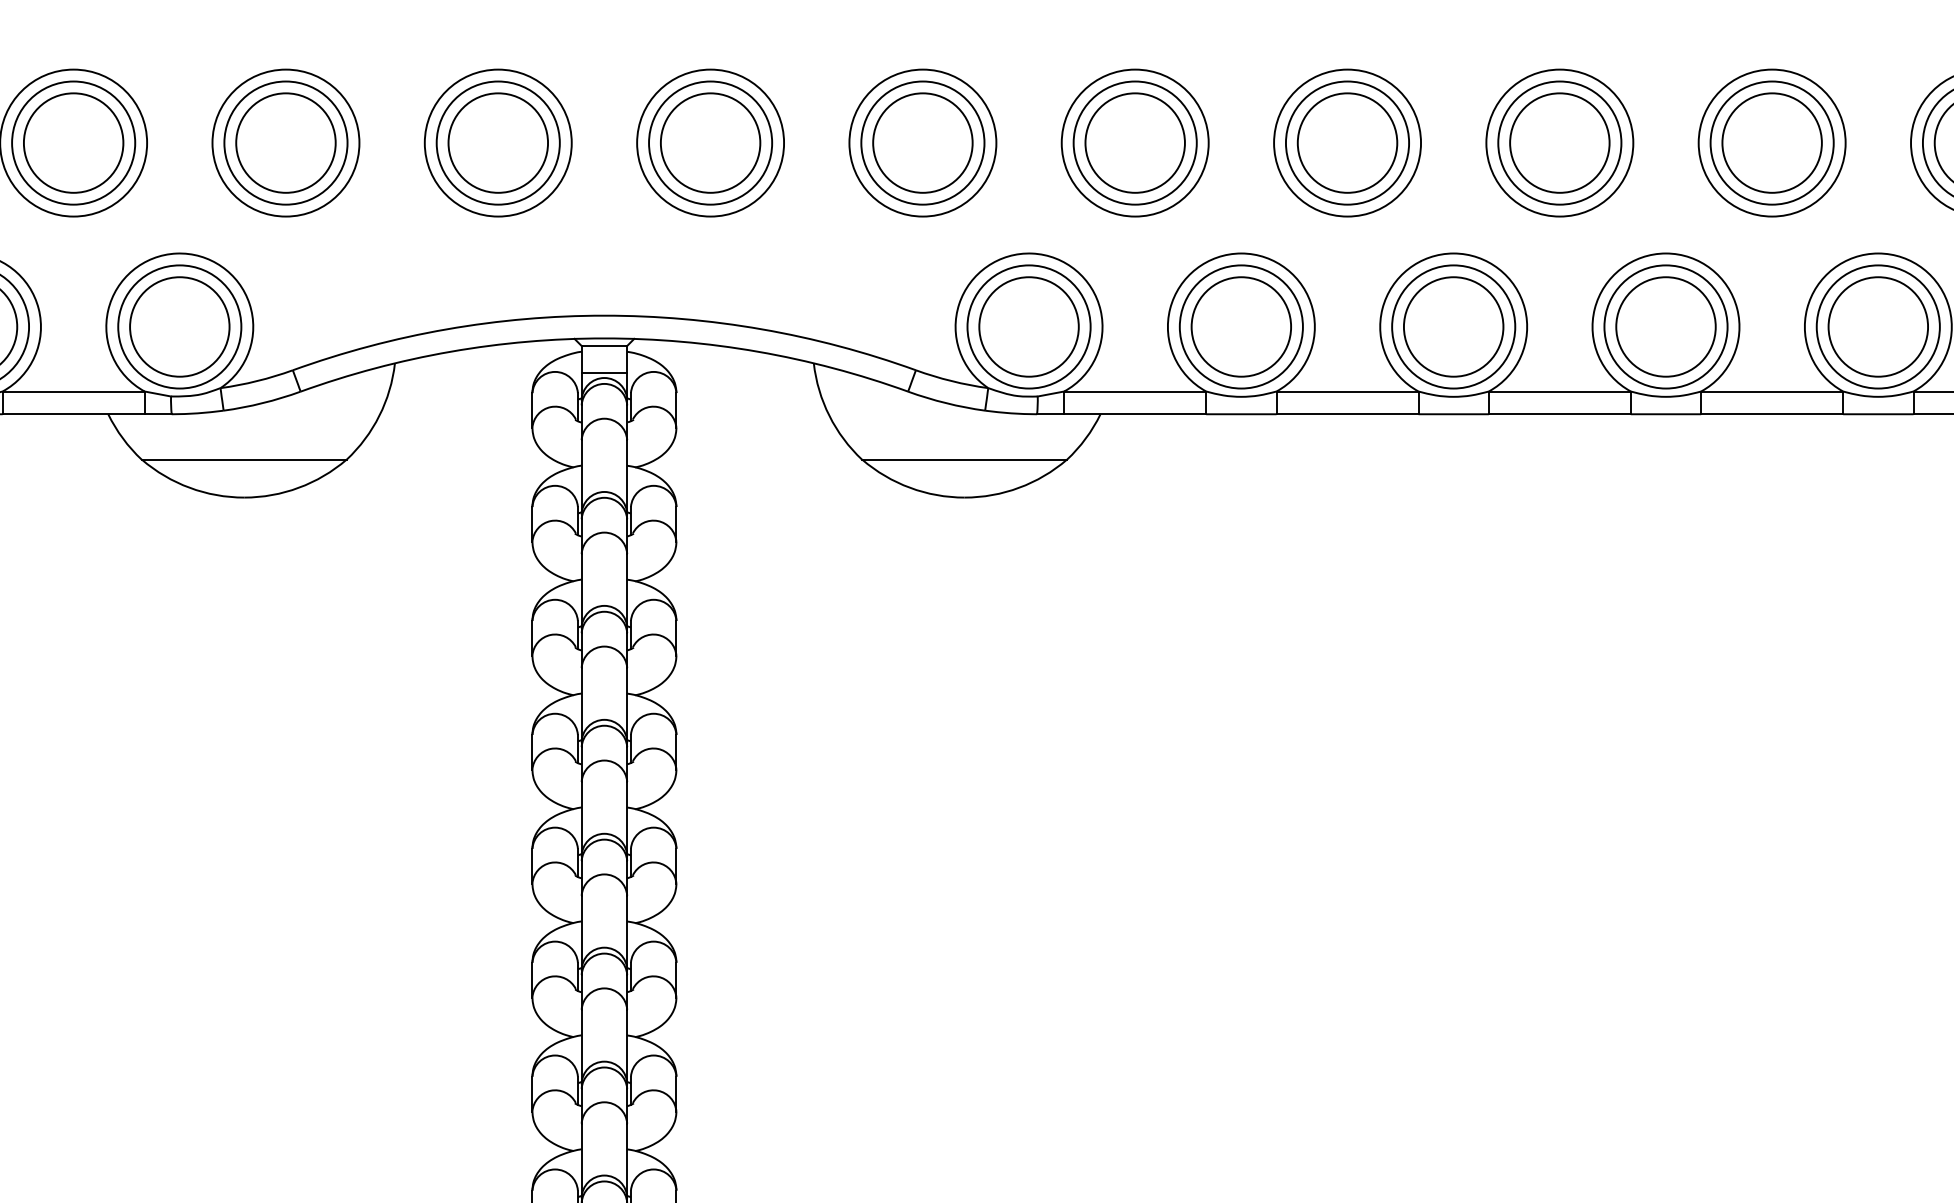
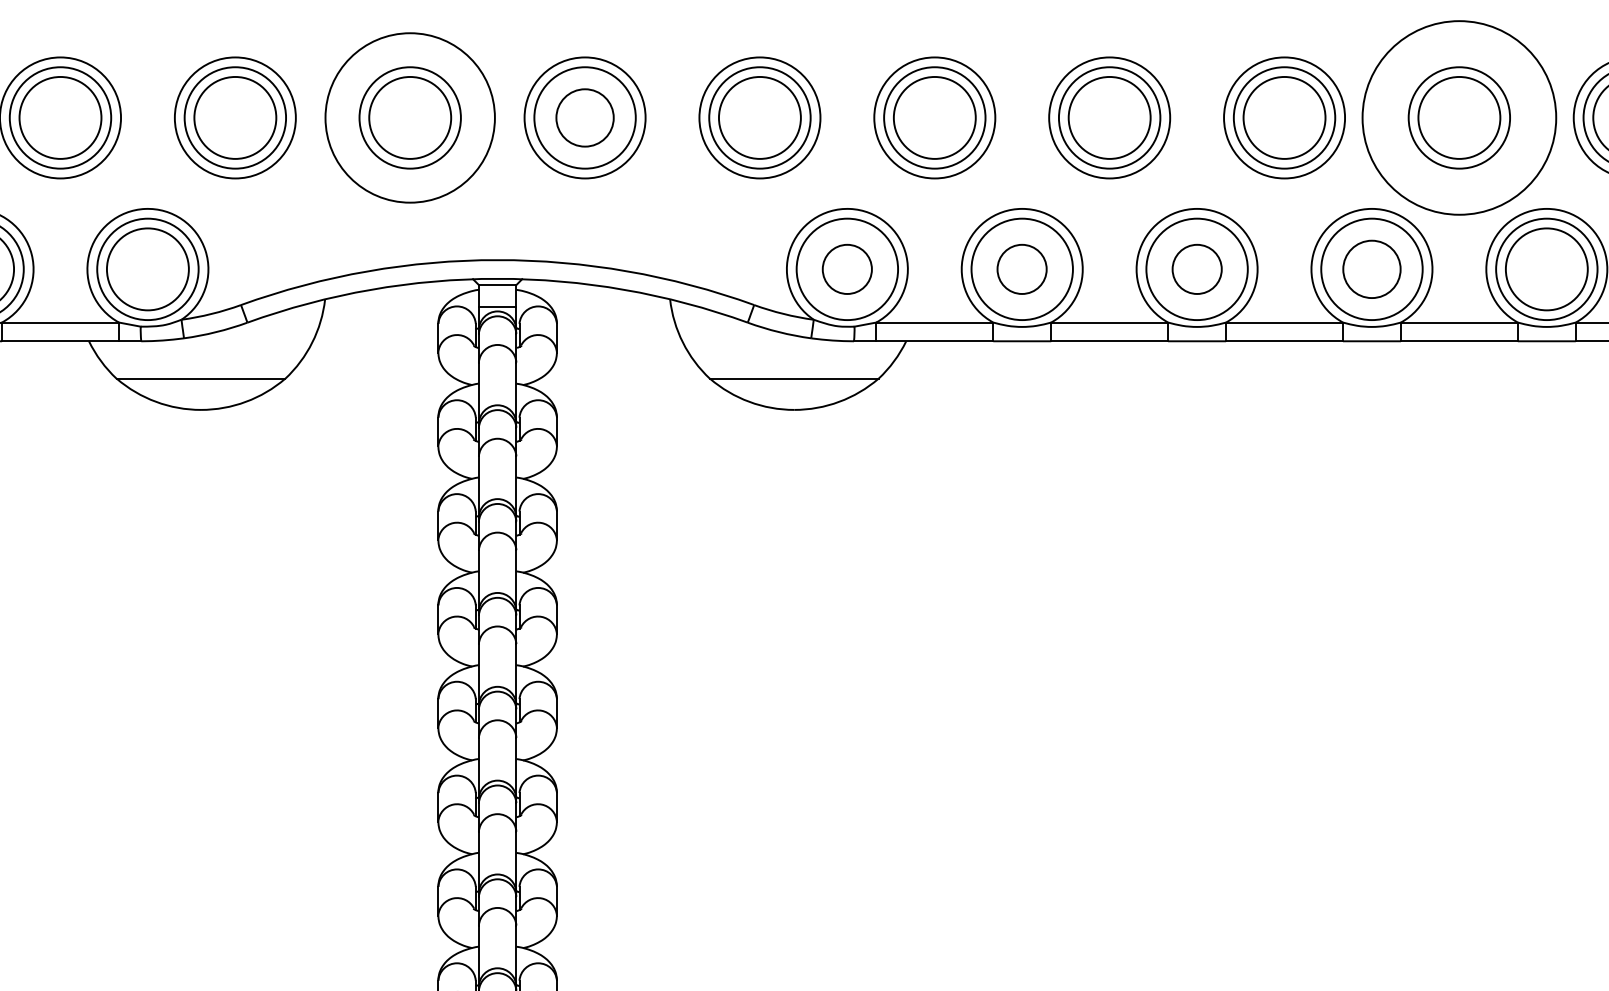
circle: (497, 142) -> (409, 117), size x1.4
circle: (710, 142) -> (585, 117), size x0.7
circle: (1771, 142) -> (1458, 117), size x1.6
circle: (1028, 326) -> (846, 269), size x0.6
circle: (1240, 326) -> (1021, 269), size x0.6
circle: (1453, 326) -> (1196, 269), size x0.6
circle: (1665, 326) -> (1371, 269), size x0.7

